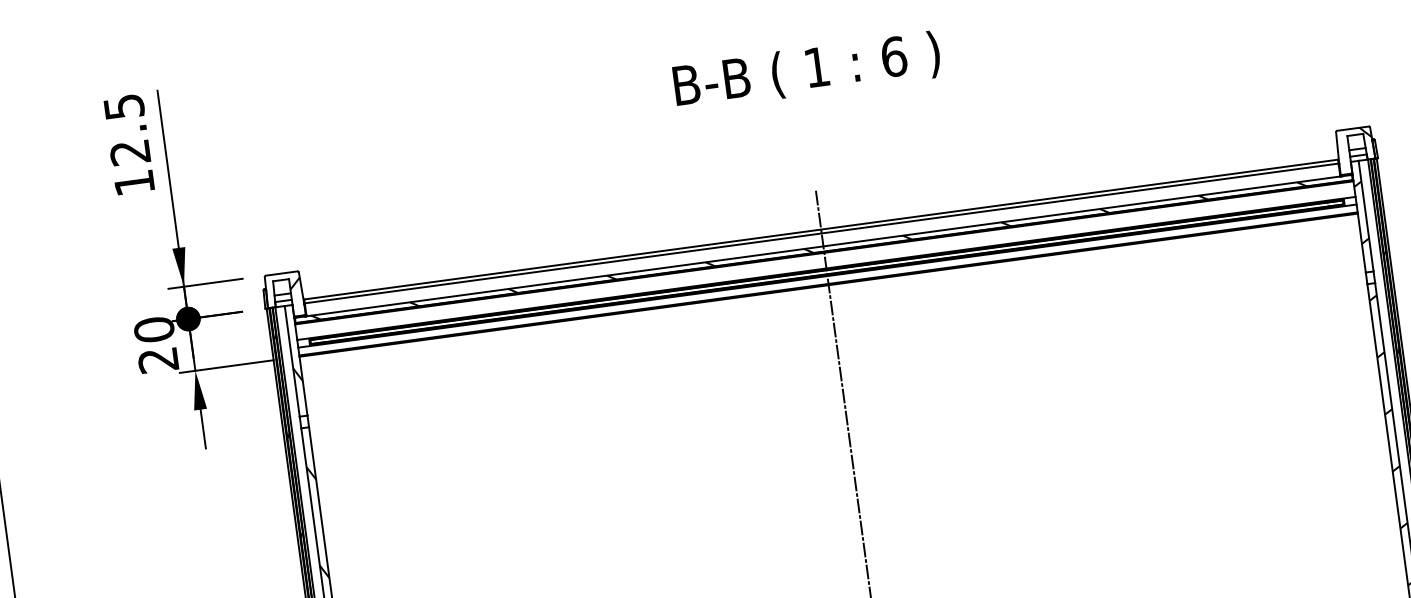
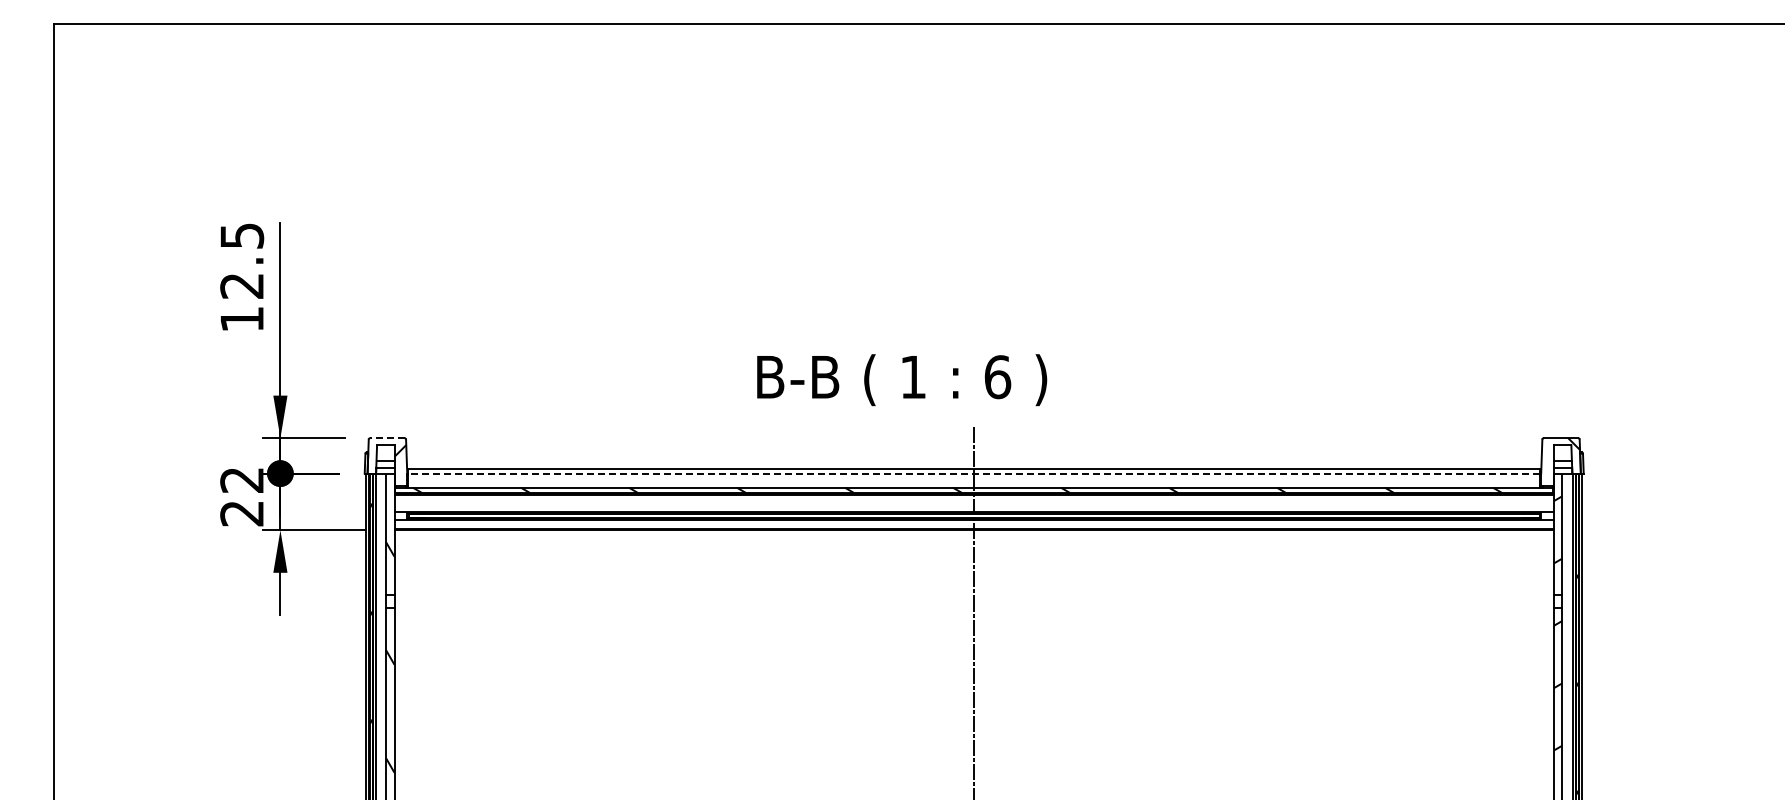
text: (807, 71) -> (902, 380), moved
line: (821, 233) -> (973, 473), solid -> dashed
line: (280, 273) -> (386, 438), solid -> dashed
text: (154, 330) -> (242, 480), 20 -> 22

